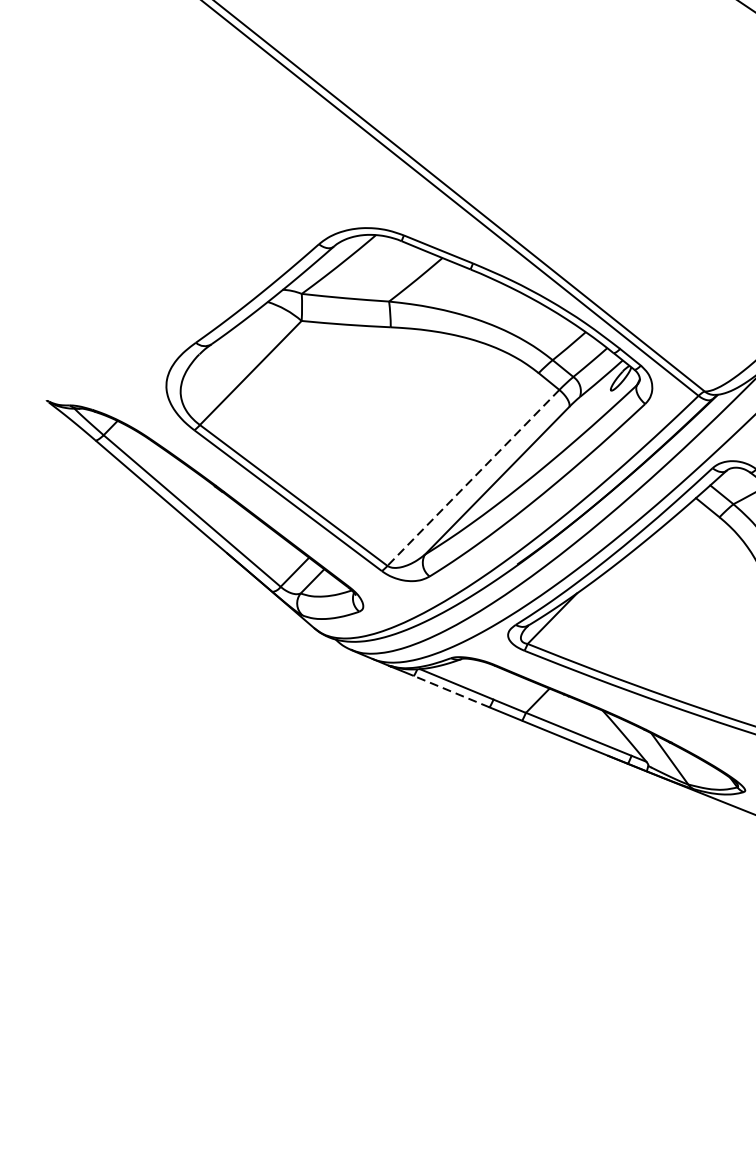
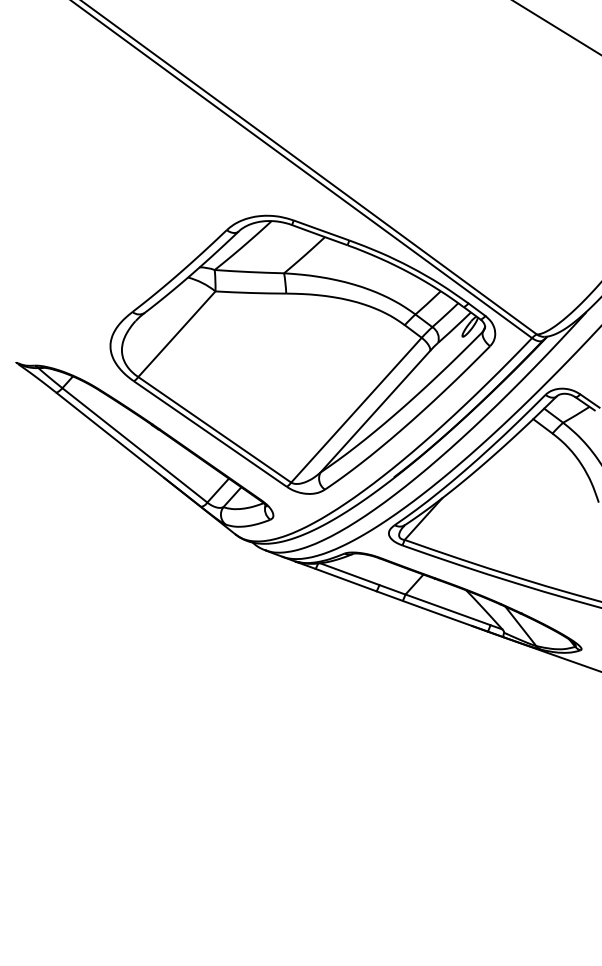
line: (473, 478) -> (356, 410), dashed -> solid
line: (451, 690) -> (345, 579), dashed -> solid

